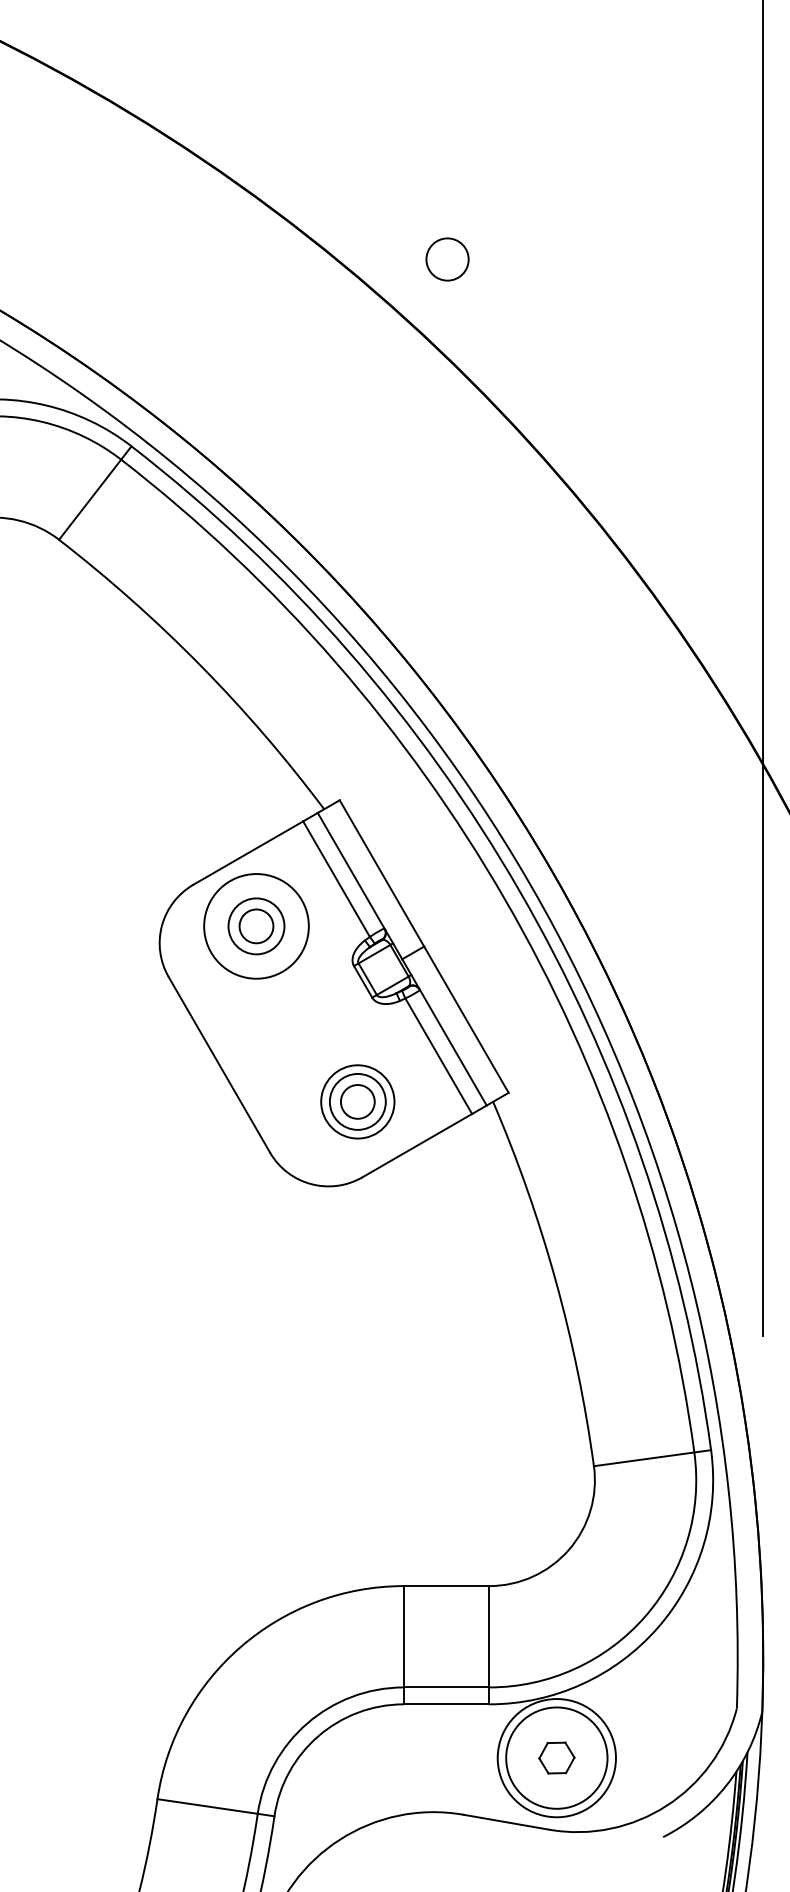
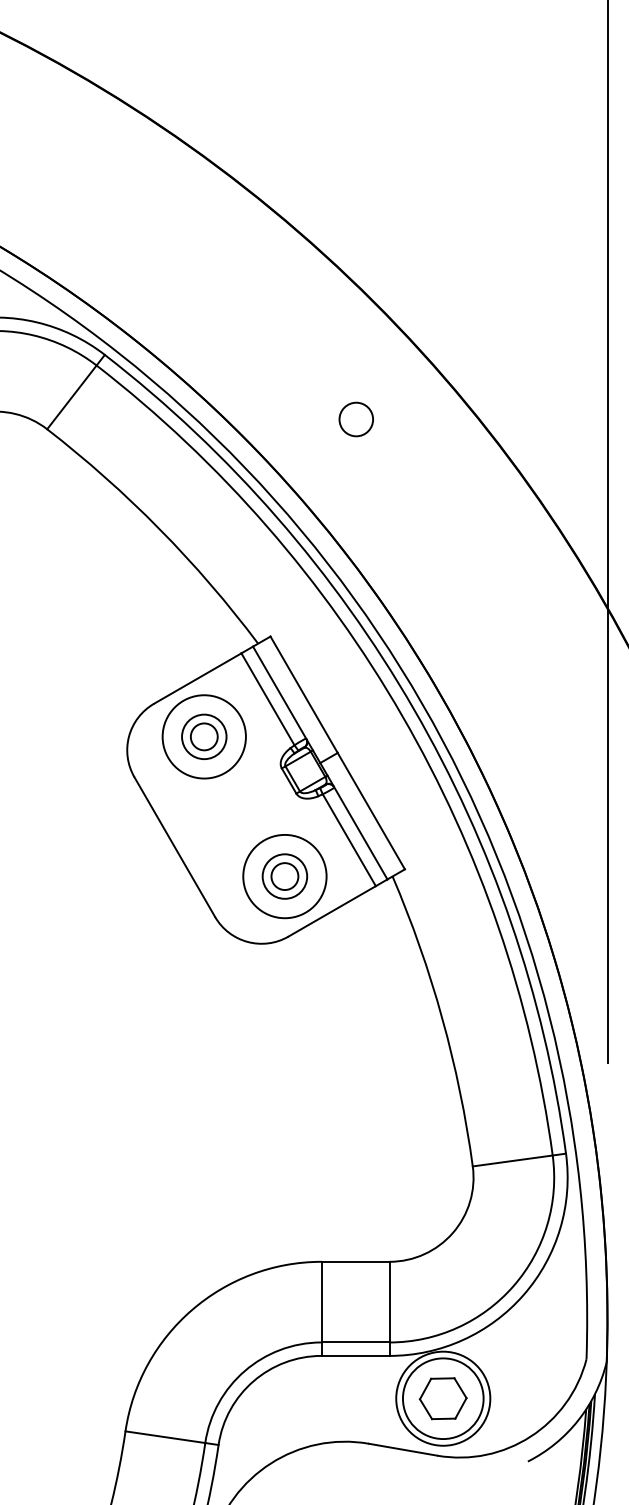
circle: (447, 259) -> (356, 419), moved
circle: (357, 1101) -> (284, 876), size x1.43
part: (556, 1757) -> (443, 1398), size x1.67

